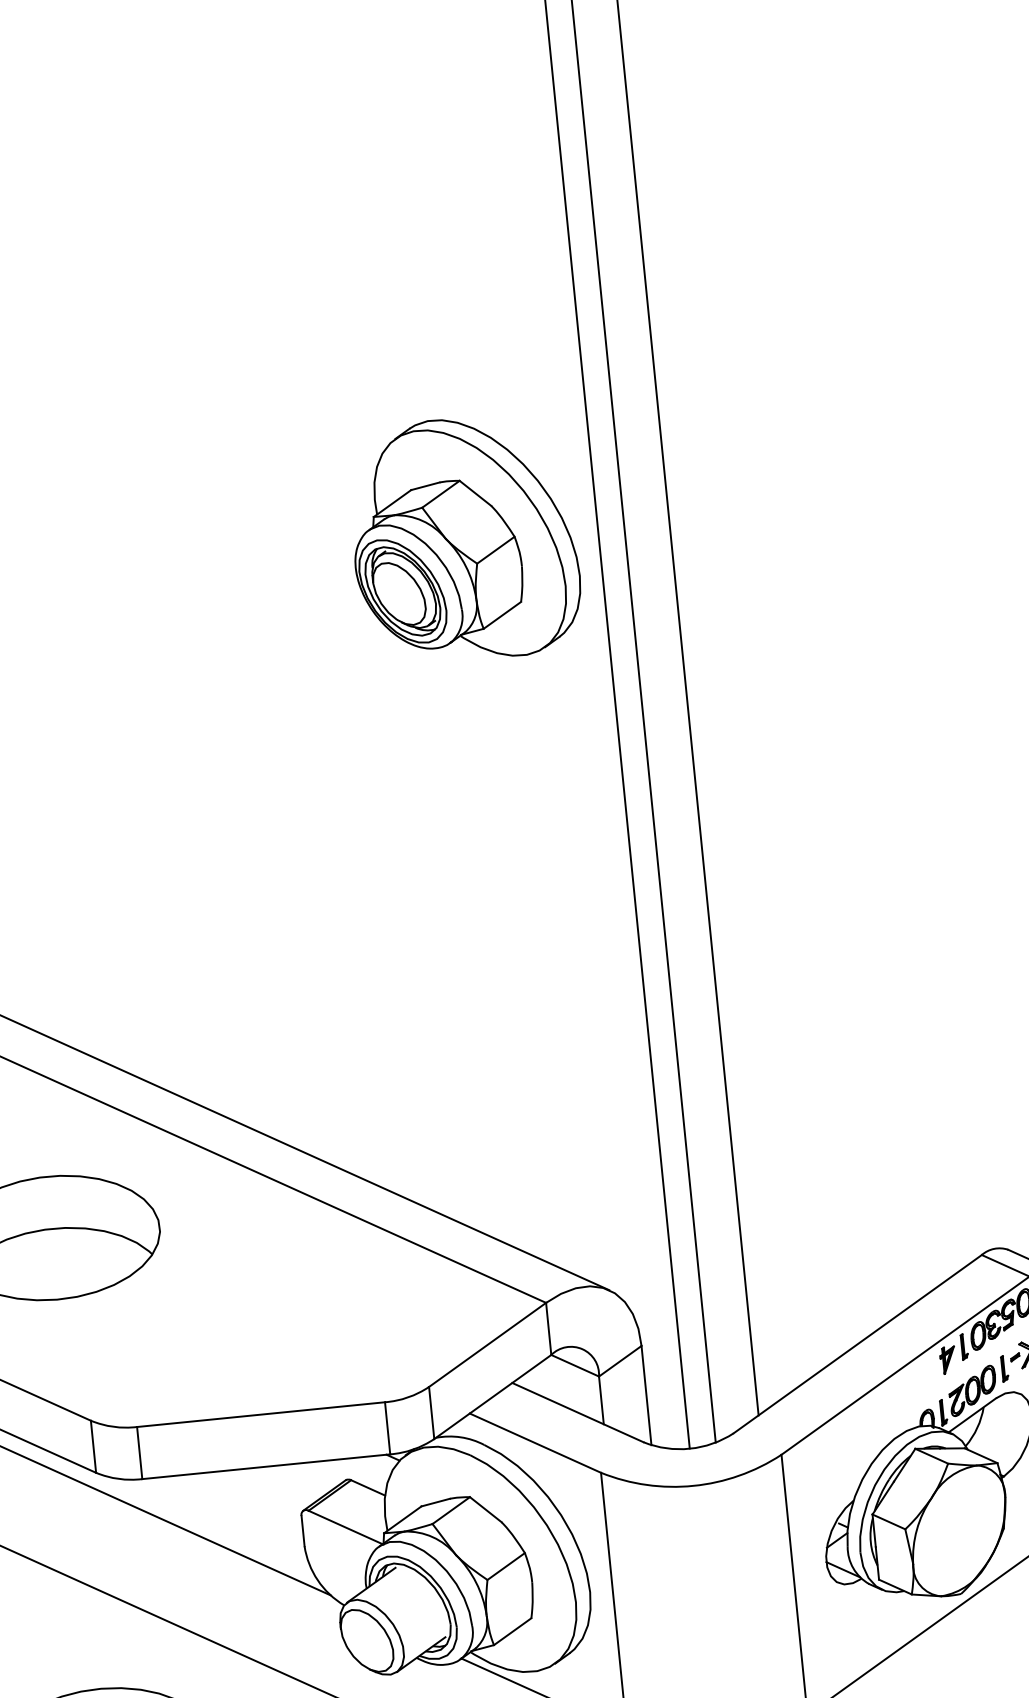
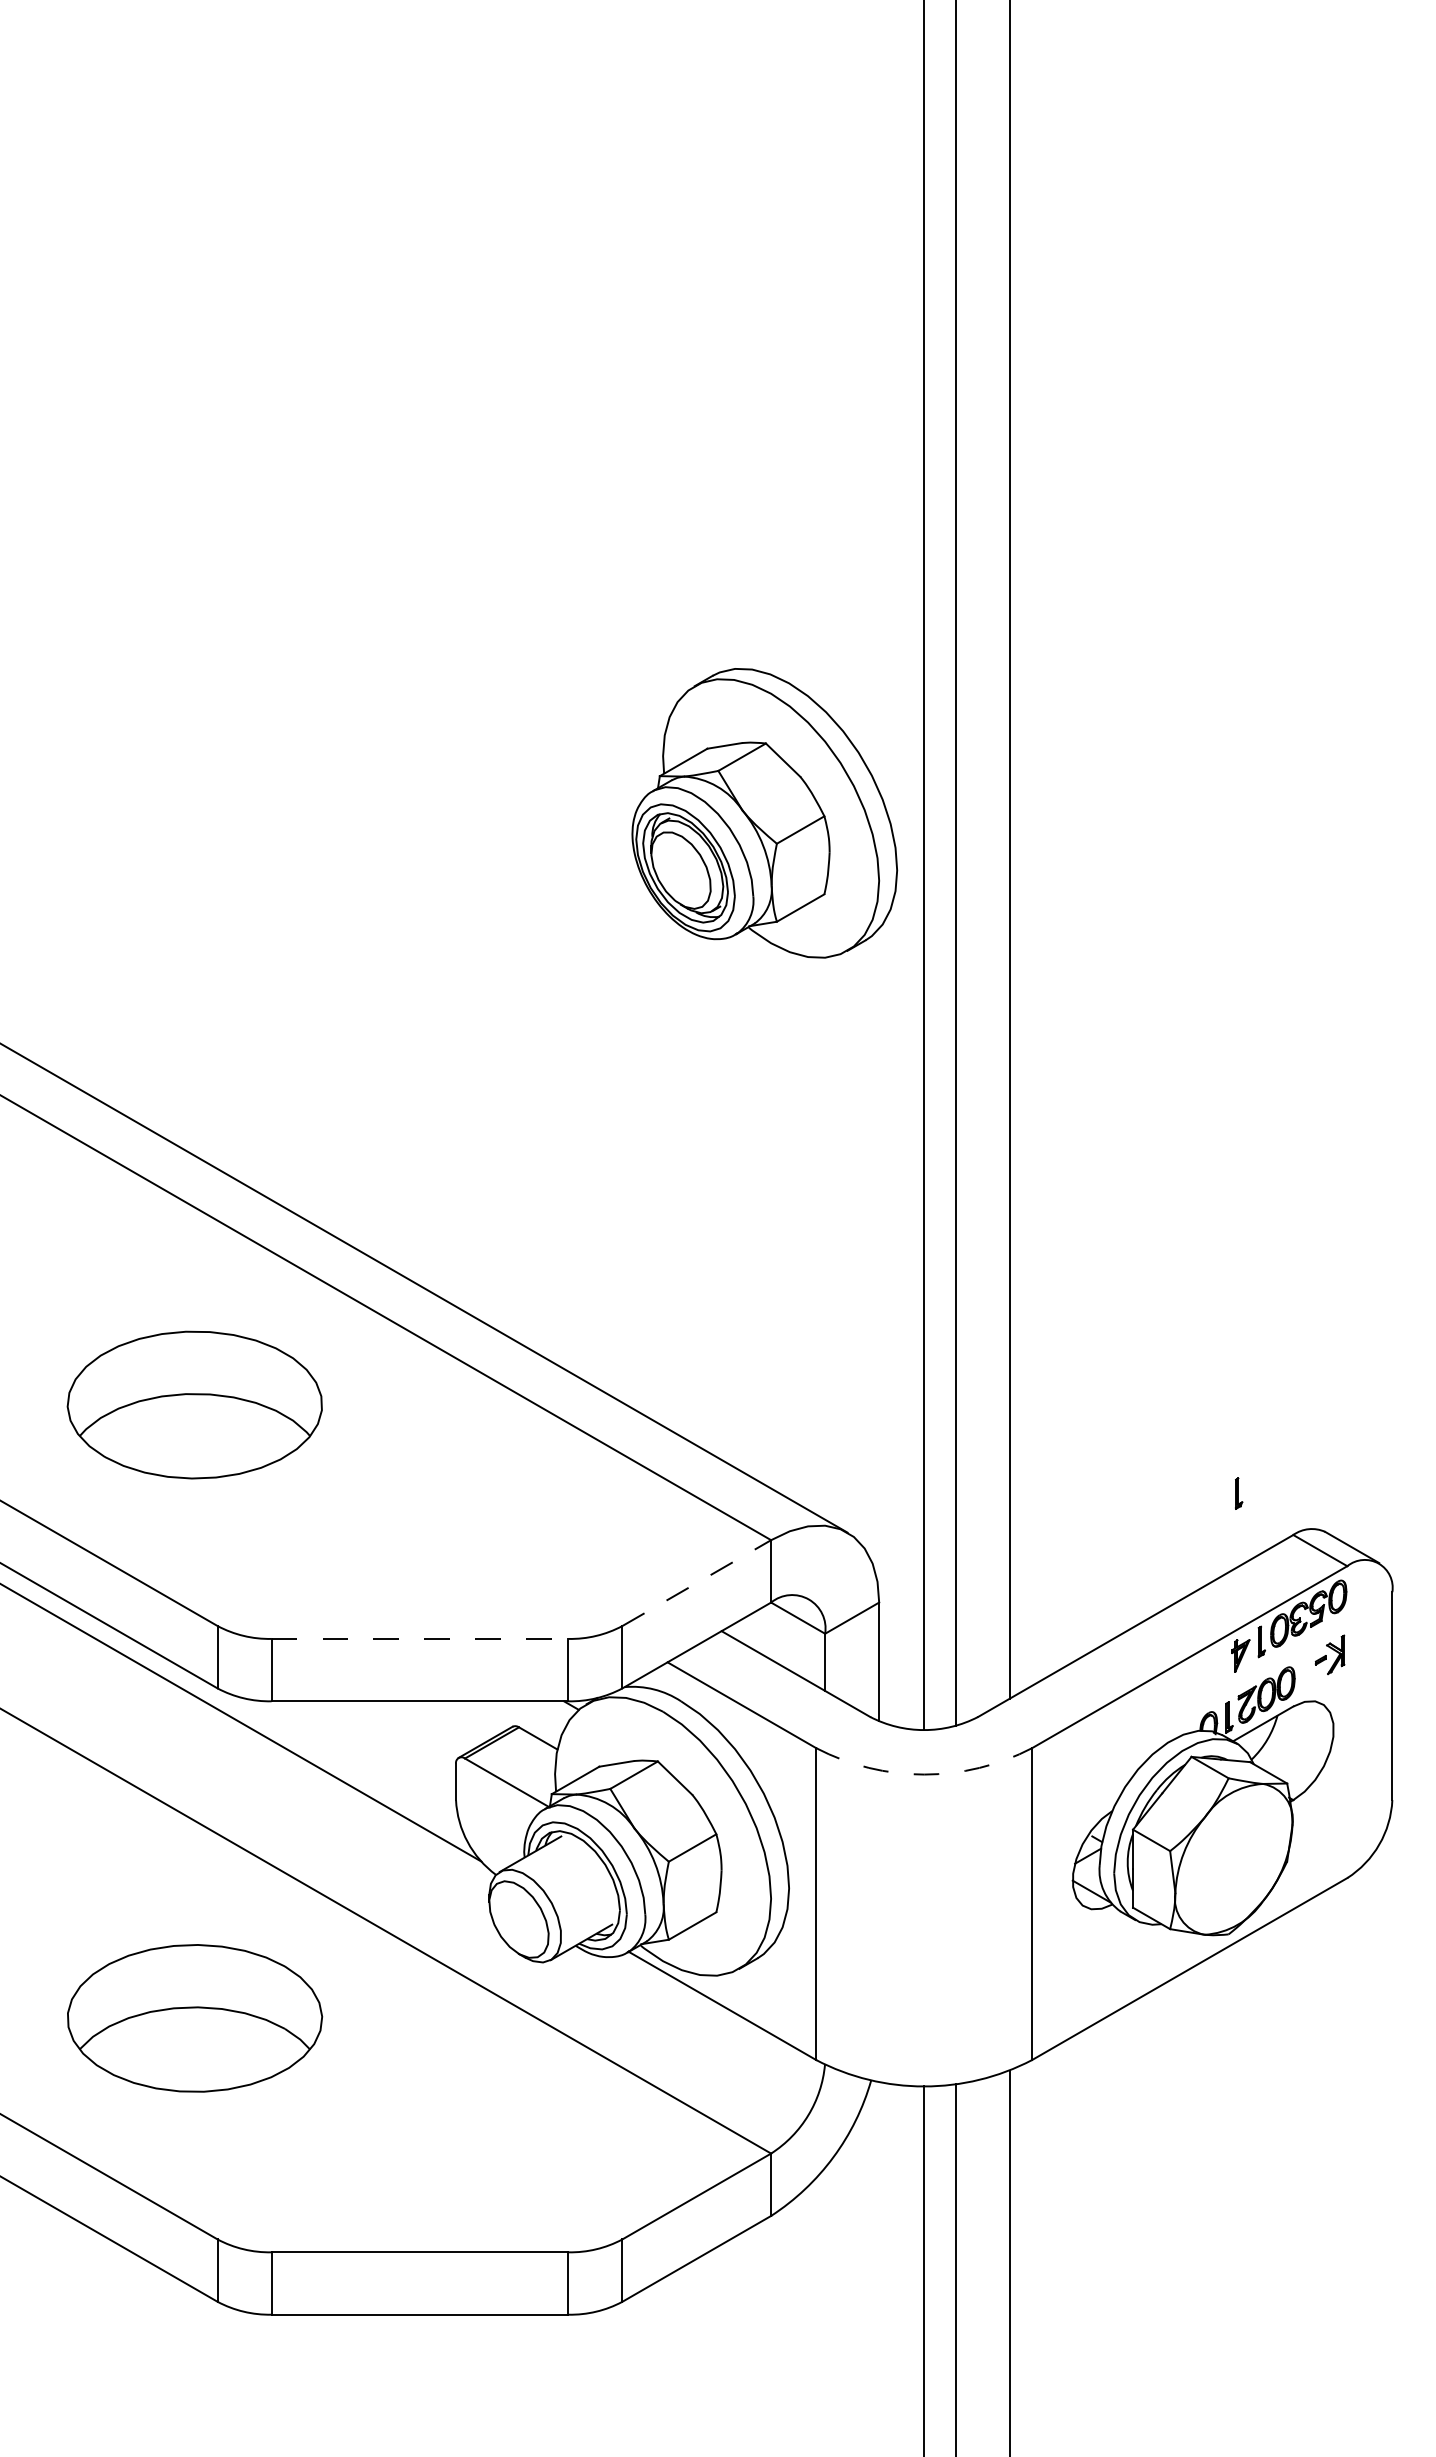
part: (464, 539) -> (764, 813), moved
line: (487, 1345) -> (696, 1583), solid -> dashed
part: (1005, 1368) -> (1239, 1493), moved
line: (261, 1414) -> (420, 1638), solid -> dashed
arc: (693, 1485) -> (924, 1774), solid -> dashed

